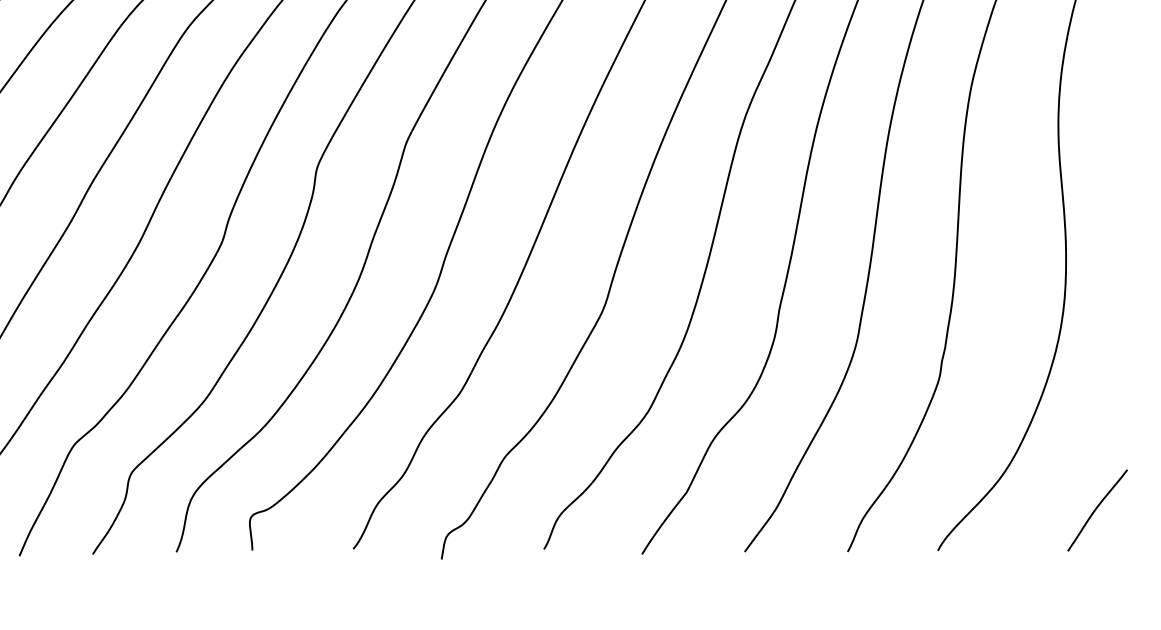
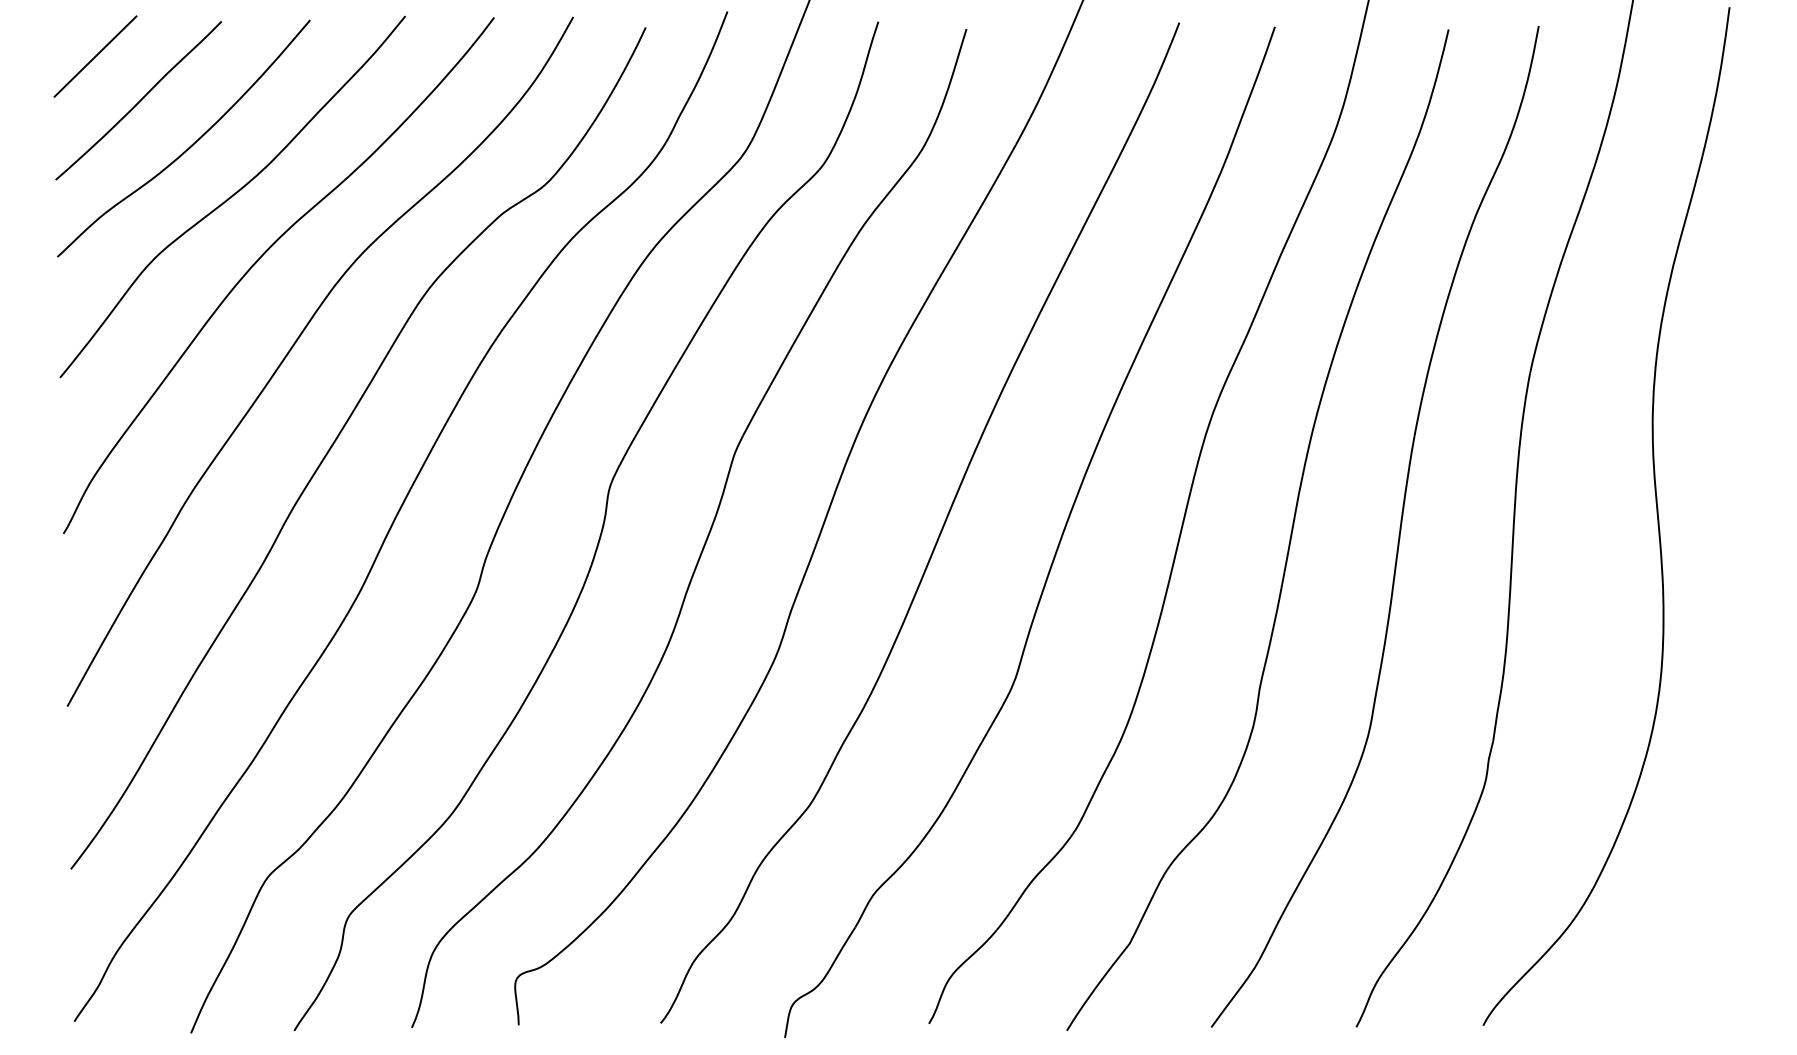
curve: (1096, 509) -> (1706, 967), removed

